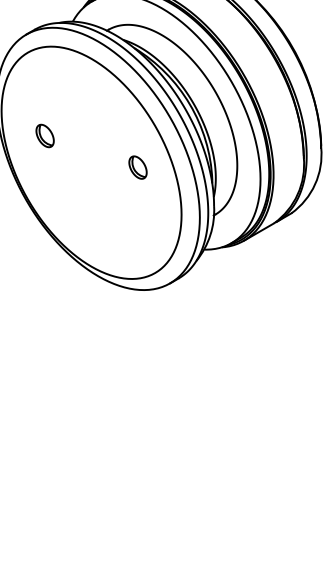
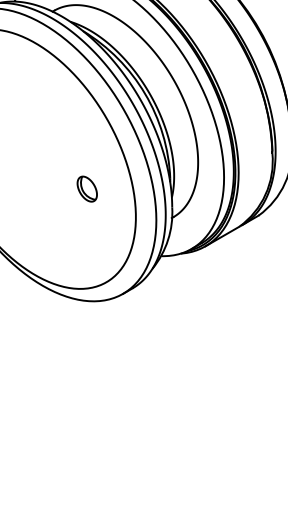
part: (137, 167) -> (86, 189), moved

